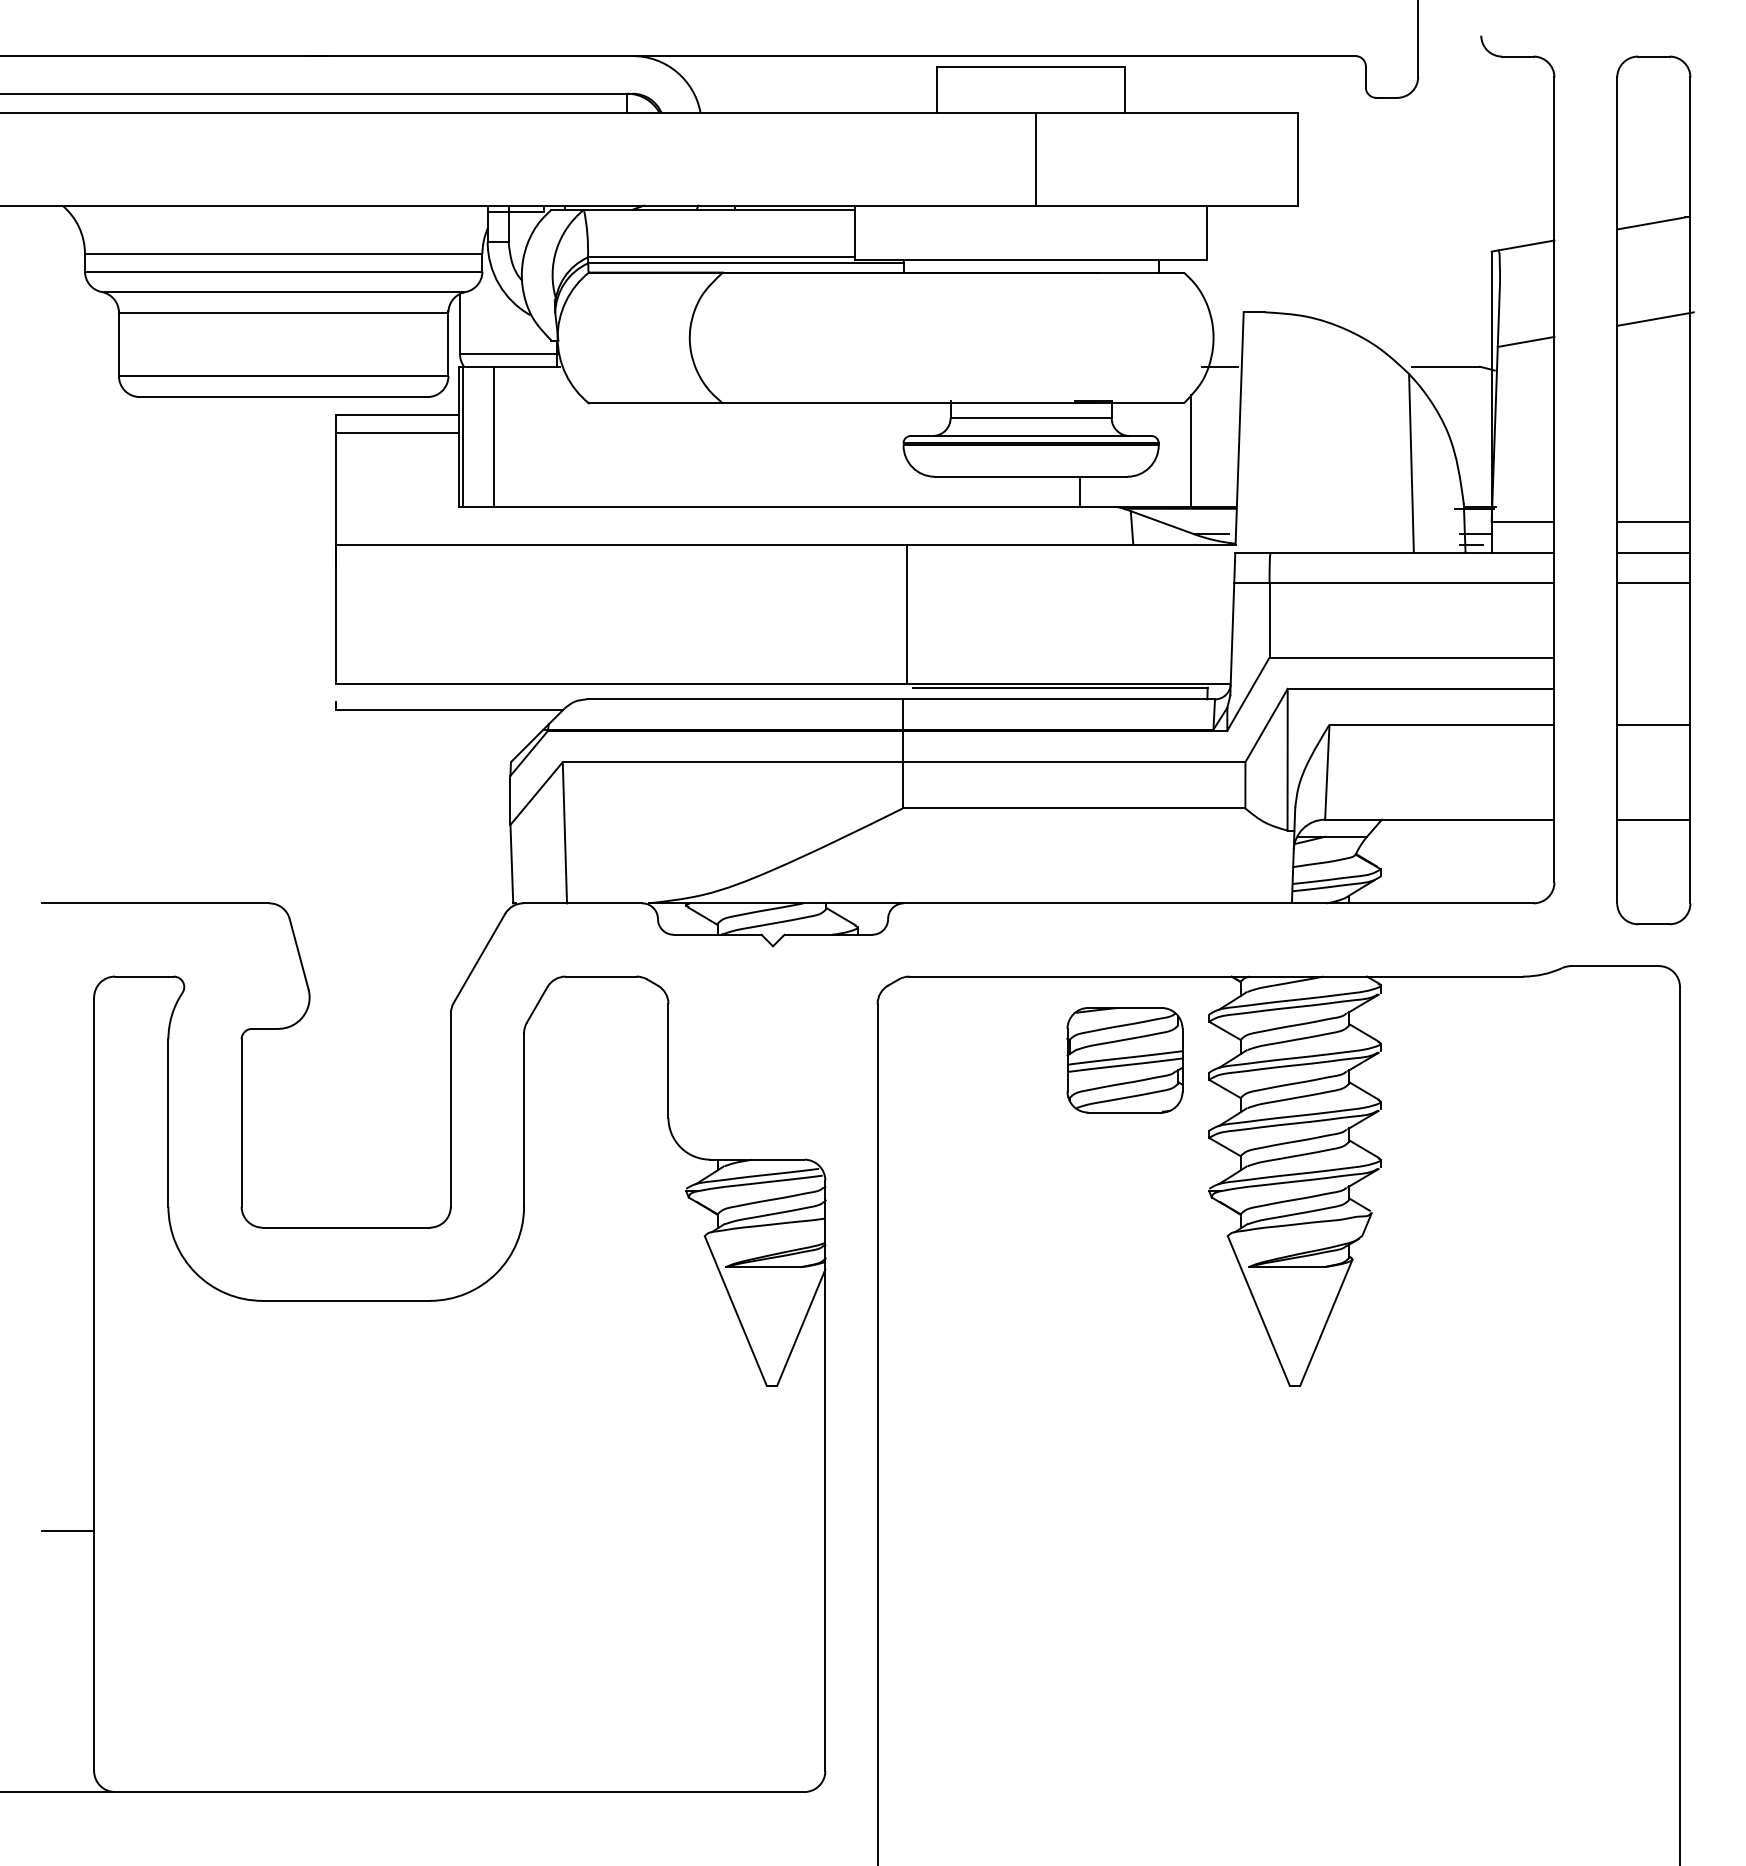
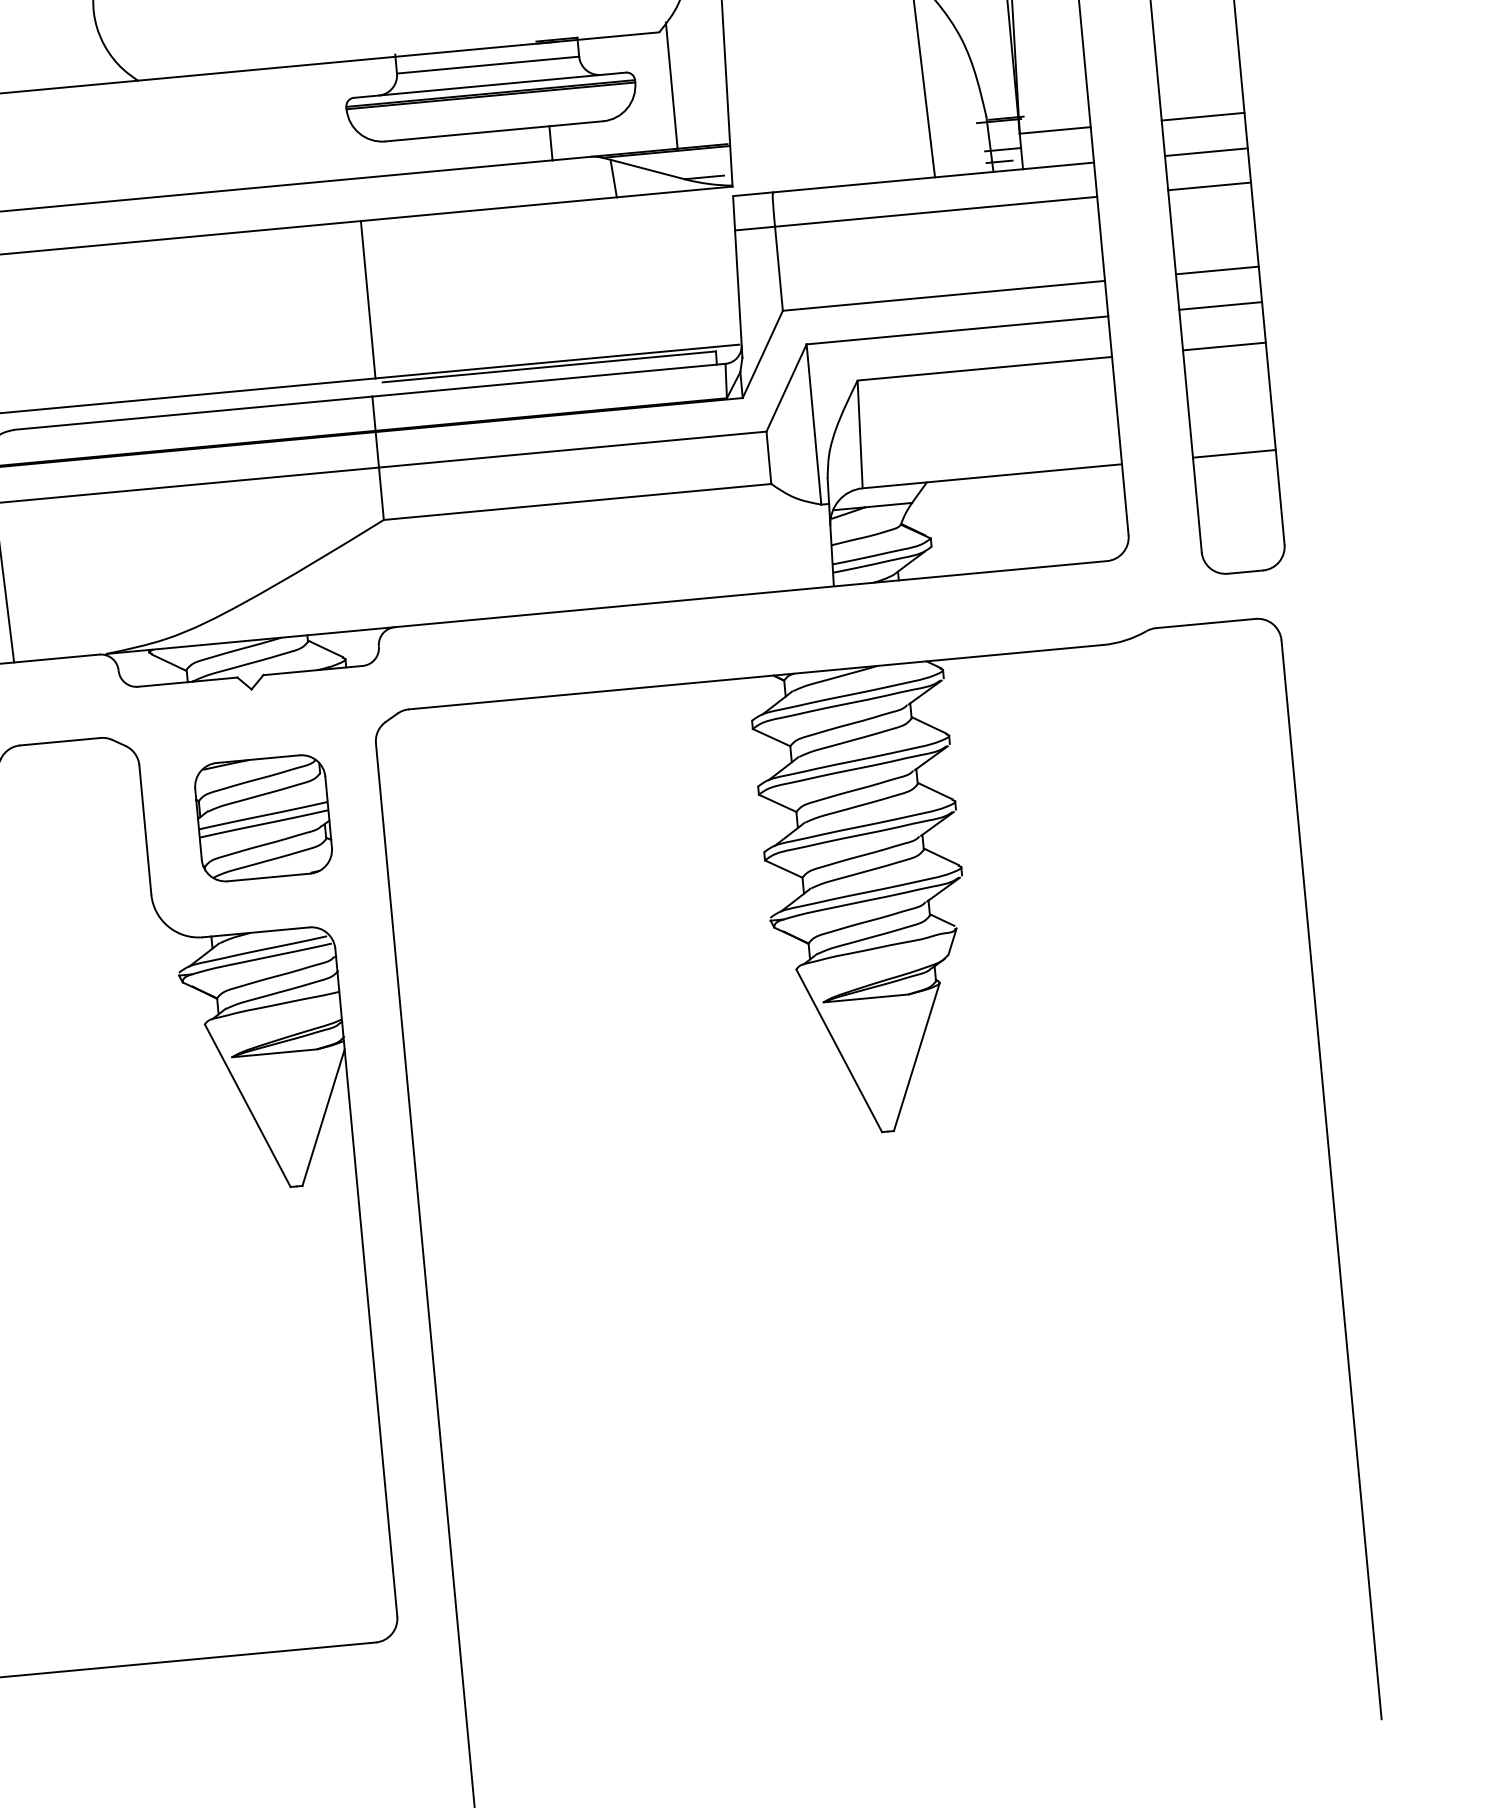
line: (1653, 657) -> (1216, 270), added
line: (1653, 688) -> (1220, 305), added
part: (1124, 1060) -> (262, 818), moved

